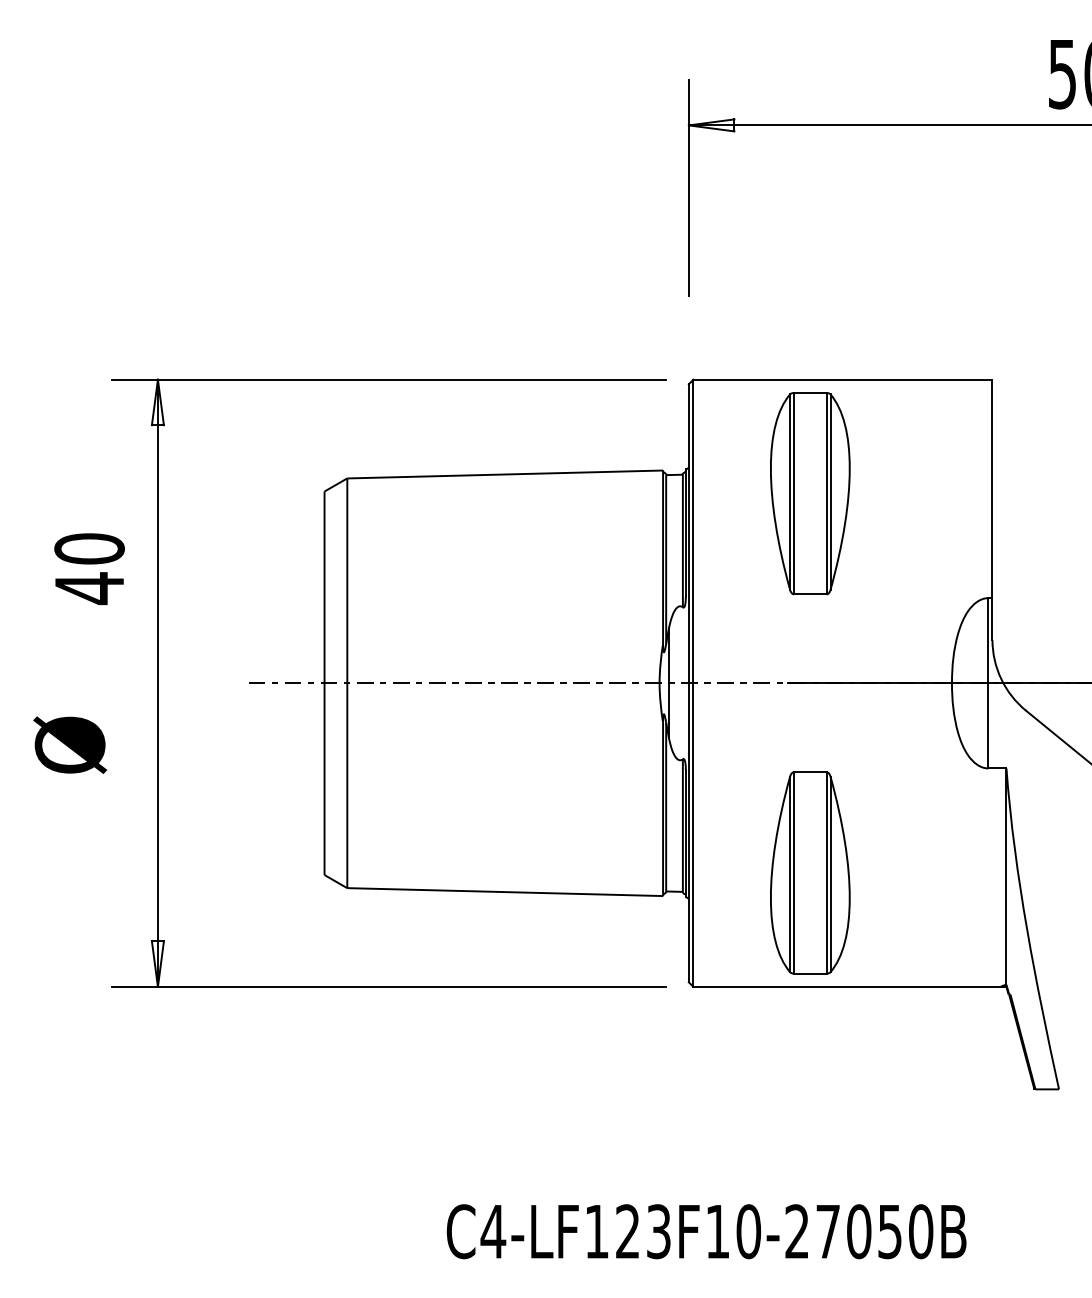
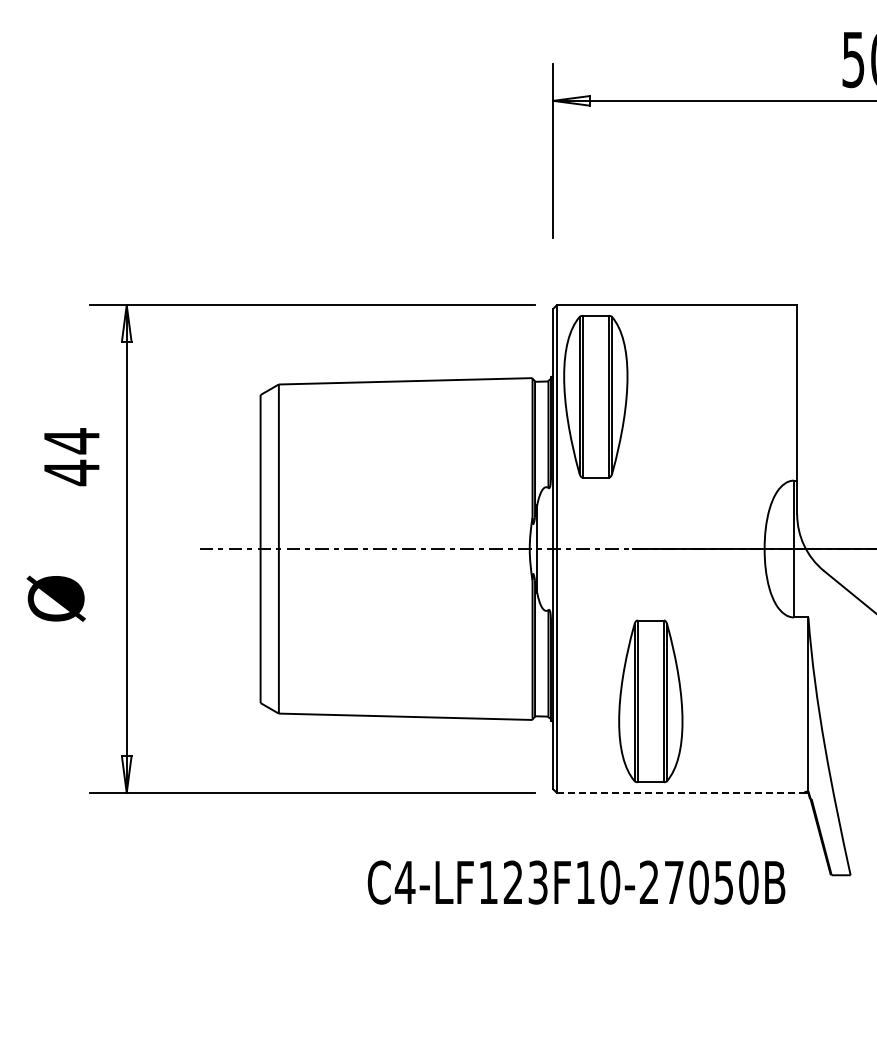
part: (809, 493) -> (595, 396), moved
text: (89, 549) -> (71, 441), 40 -> 44
line: (848, 986) -> (681, 792), solid -> dashed
text: (706, 1231) -> (576, 882), moved

